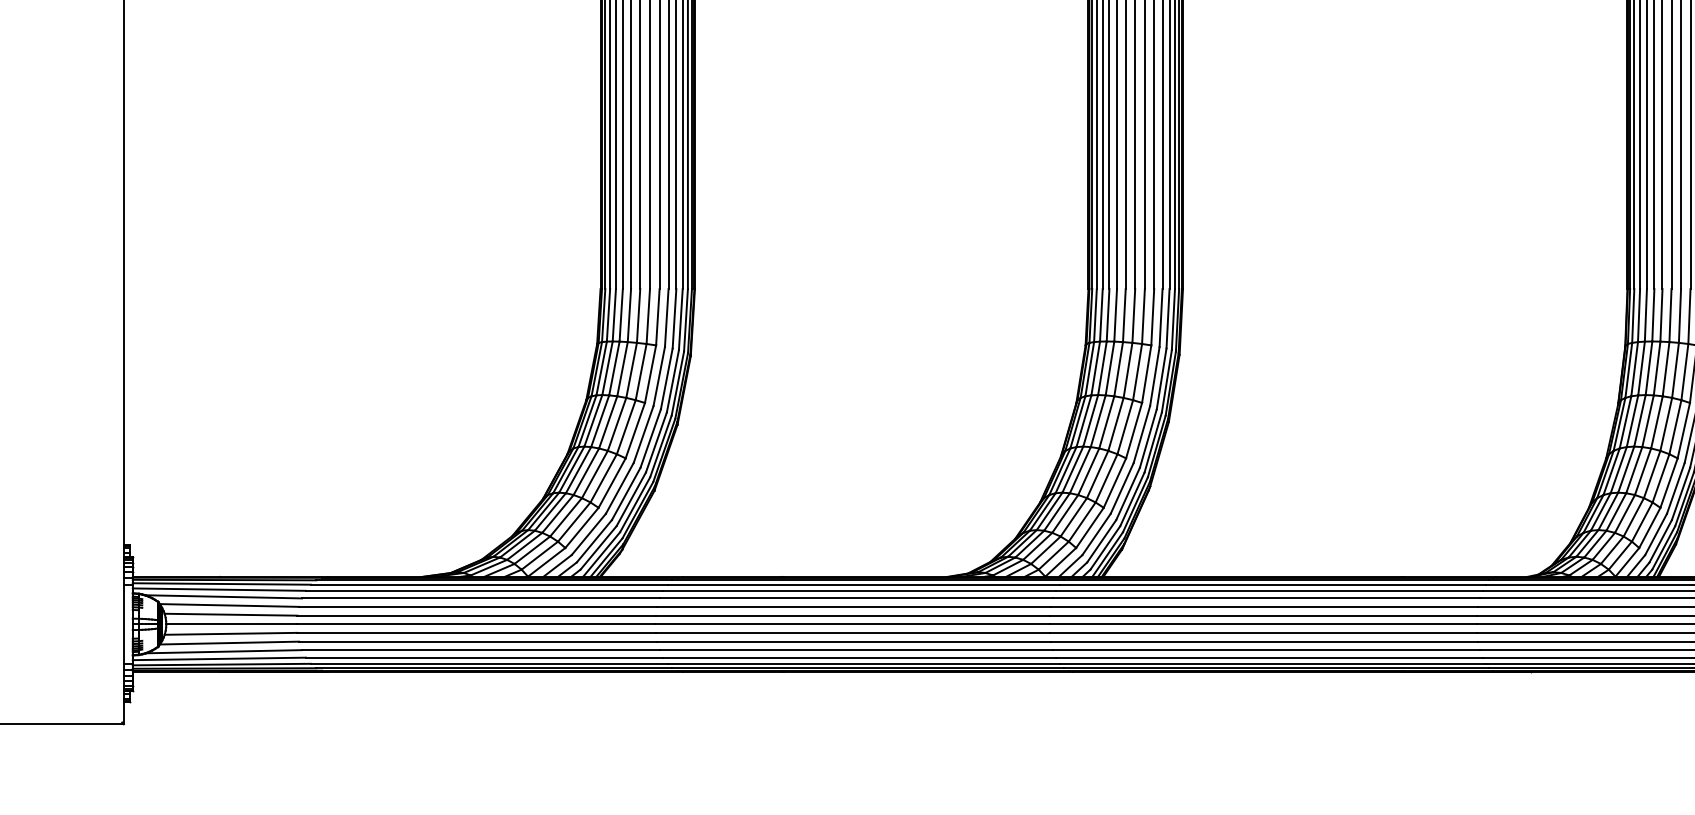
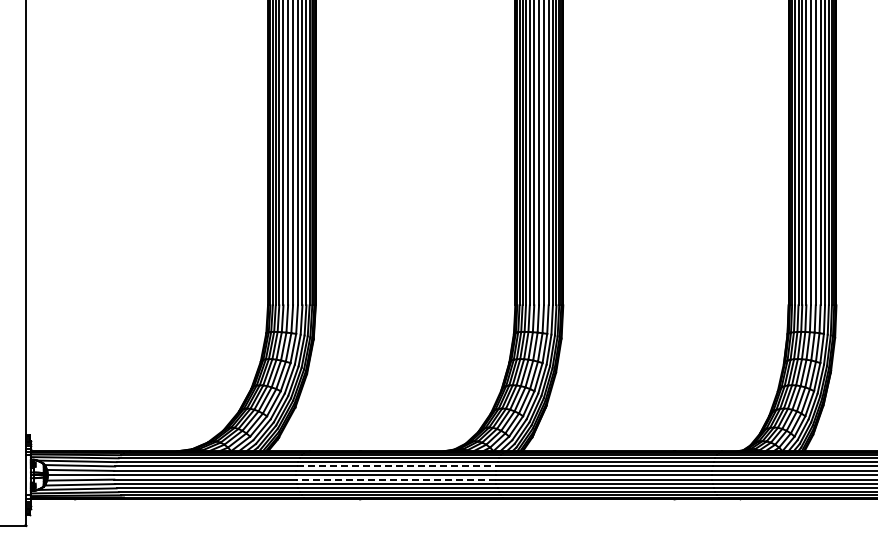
line: (853, 606) -> (396, 466), solid -> dashed
line: (852, 632) -> (395, 479), solid -> dashed

